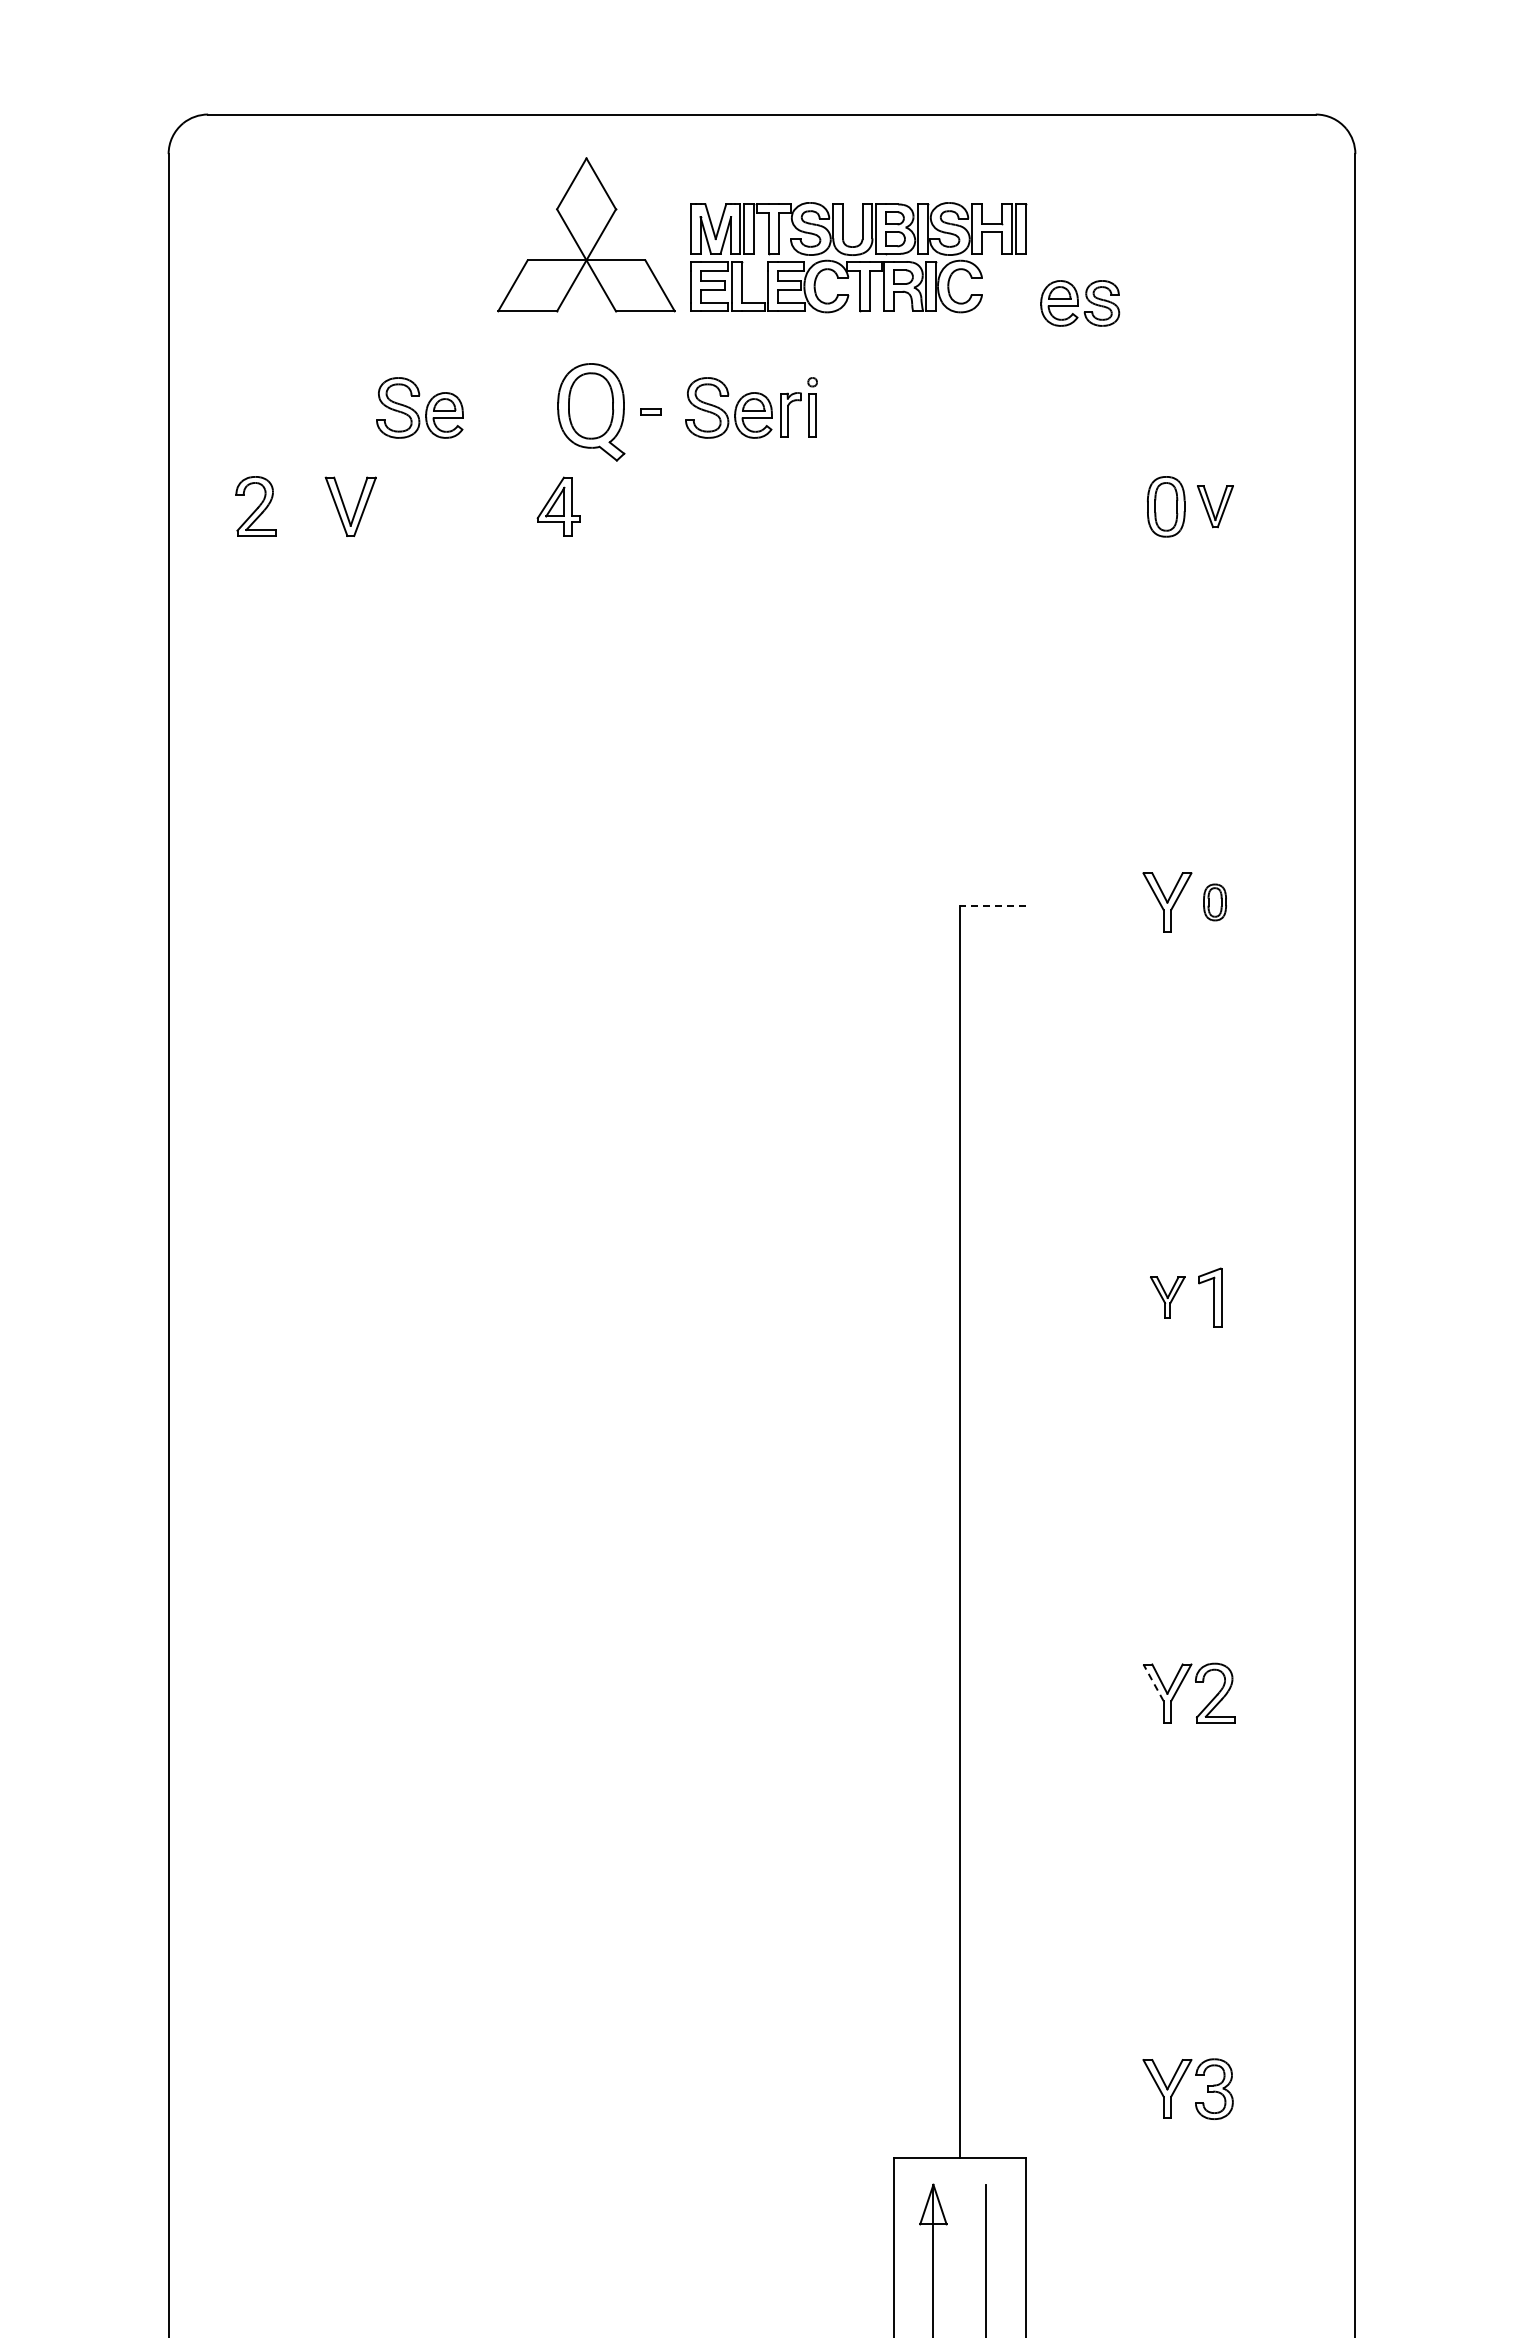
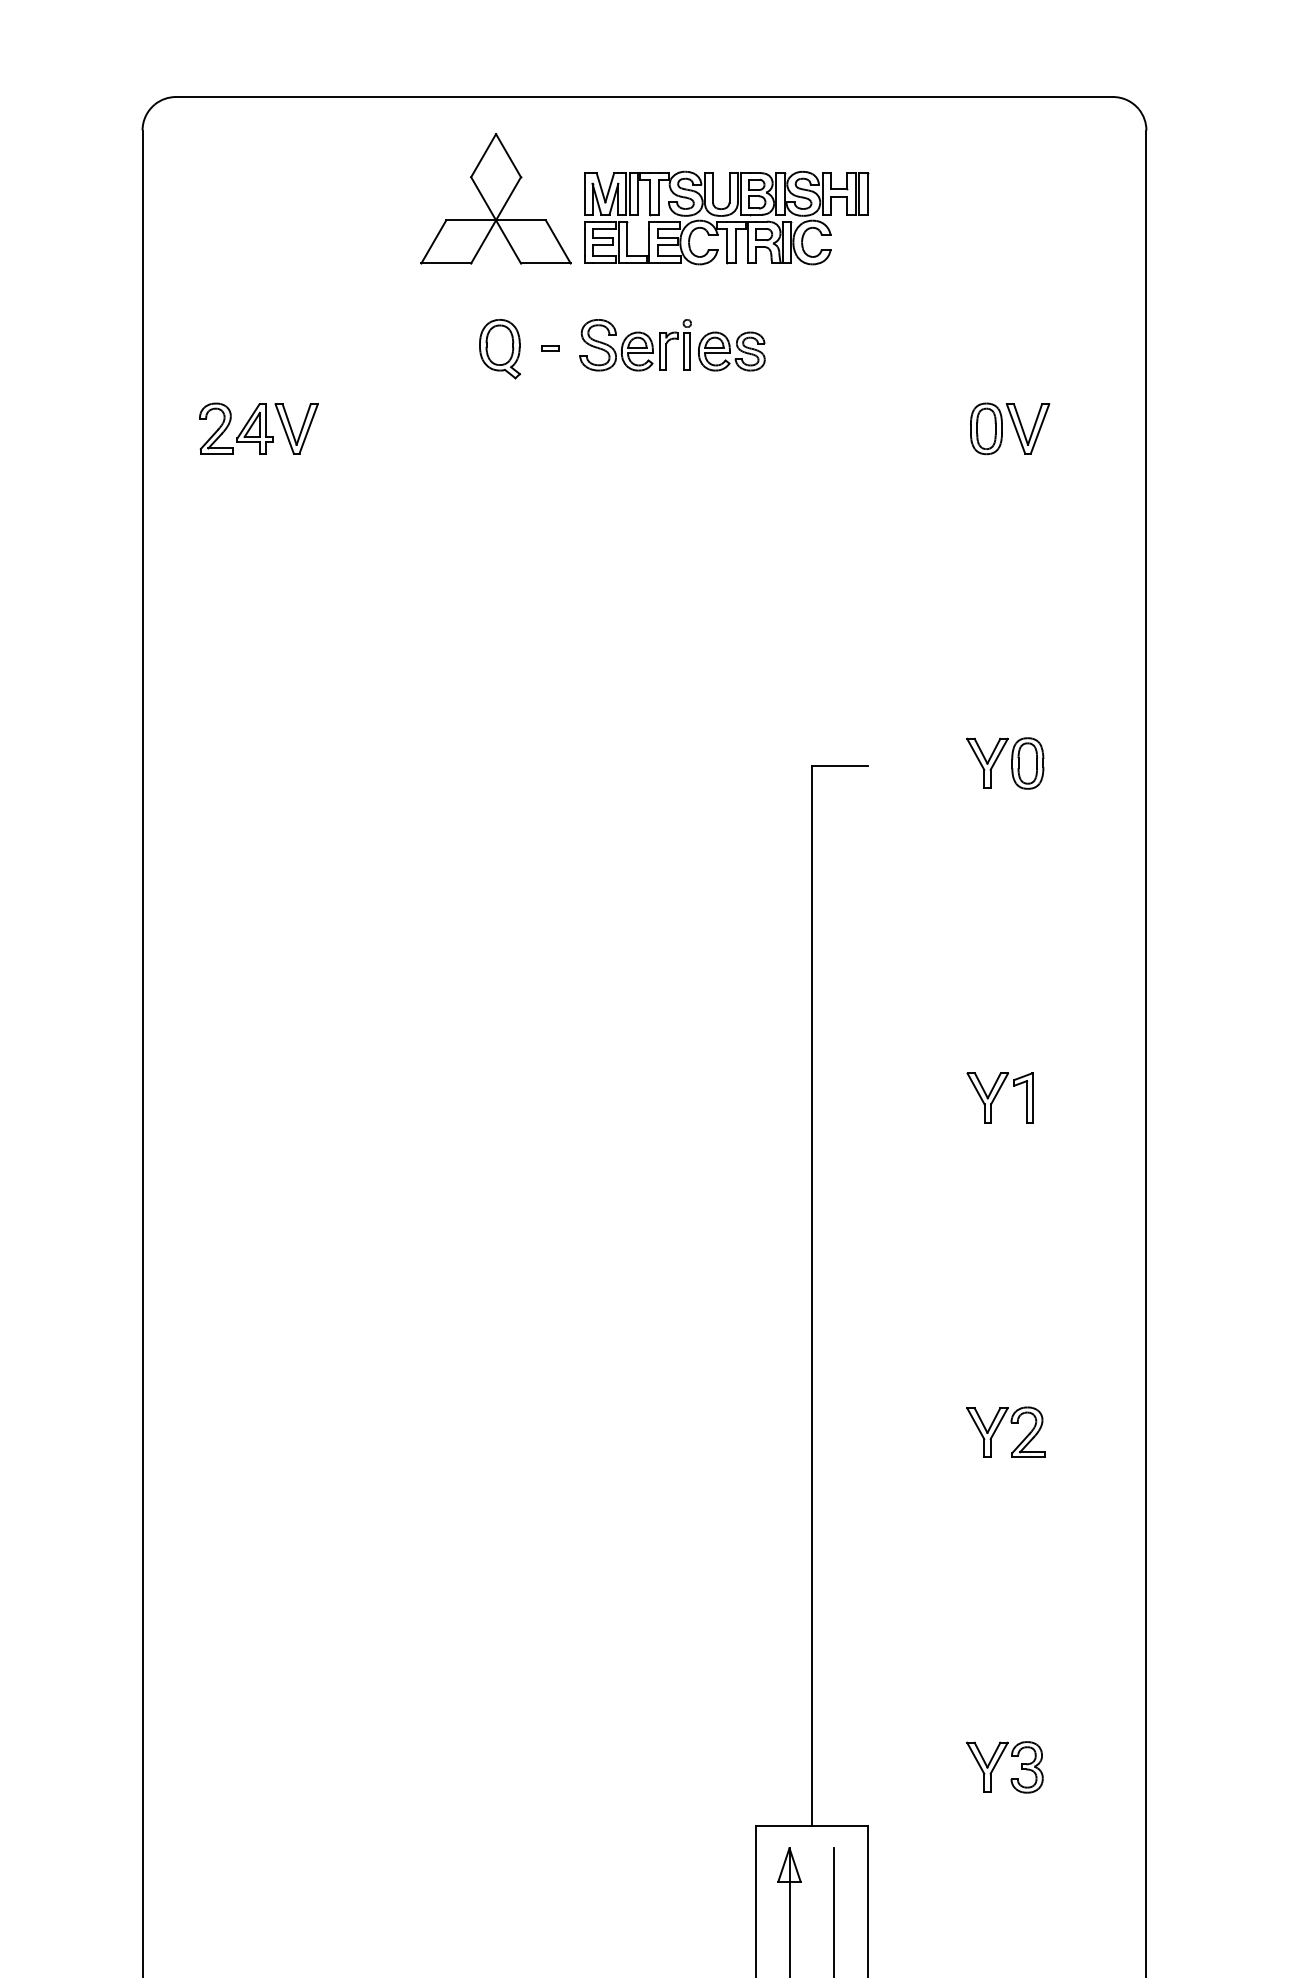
part: (1080, 303) -> (732, 351), moved
part: (419, 407) -> (354, 344), removed
part: (590, 412) -> (499, 349), size x0.71
part: (558, 506) -> (254, 428), moved
part: (1215, 506) -> (1028, 428), size x1.43
part: (1214, 902) -> (1027, 763), size x1.67
line: (992, 905) -> (839, 766), dashed -> solid
part: (1167, 1297) -> (987, 1097), size x1.43
line: (1153, 1682) -> (975, 1423), dashed -> solid

